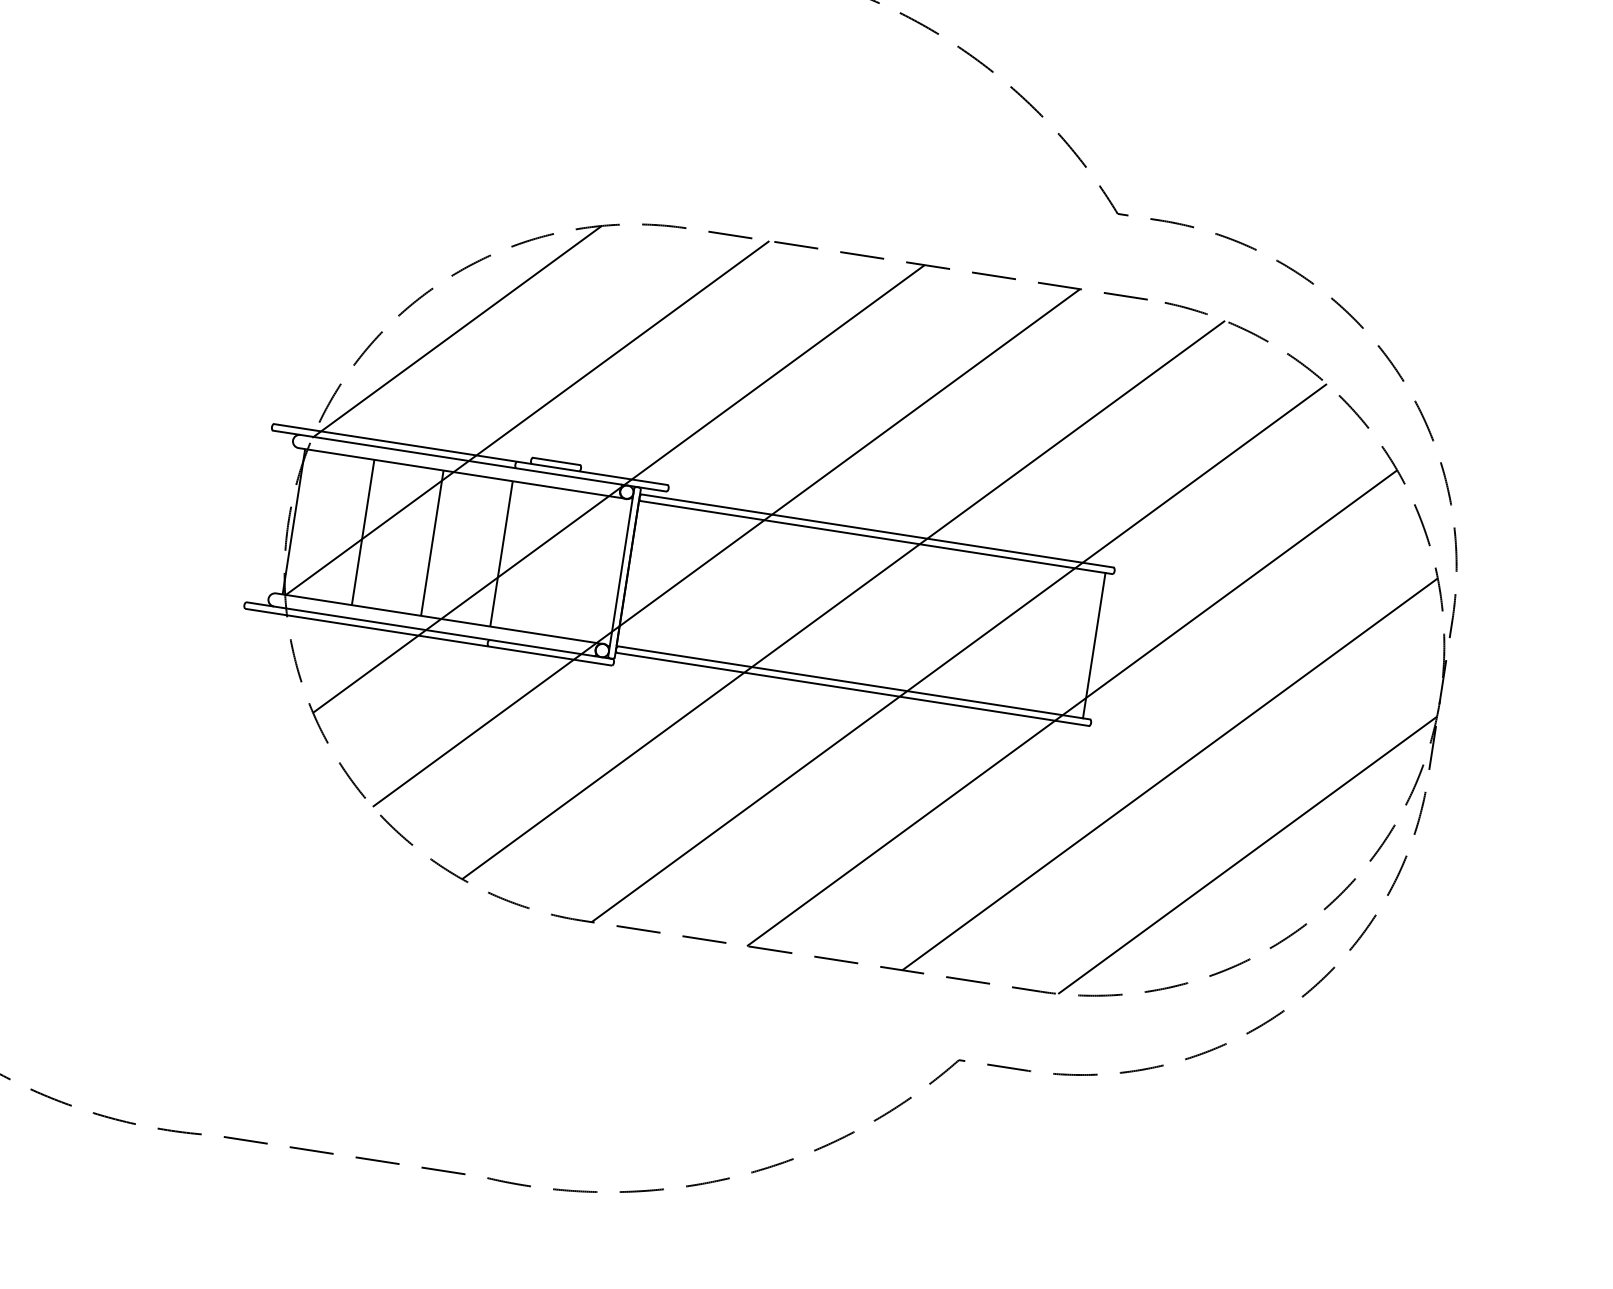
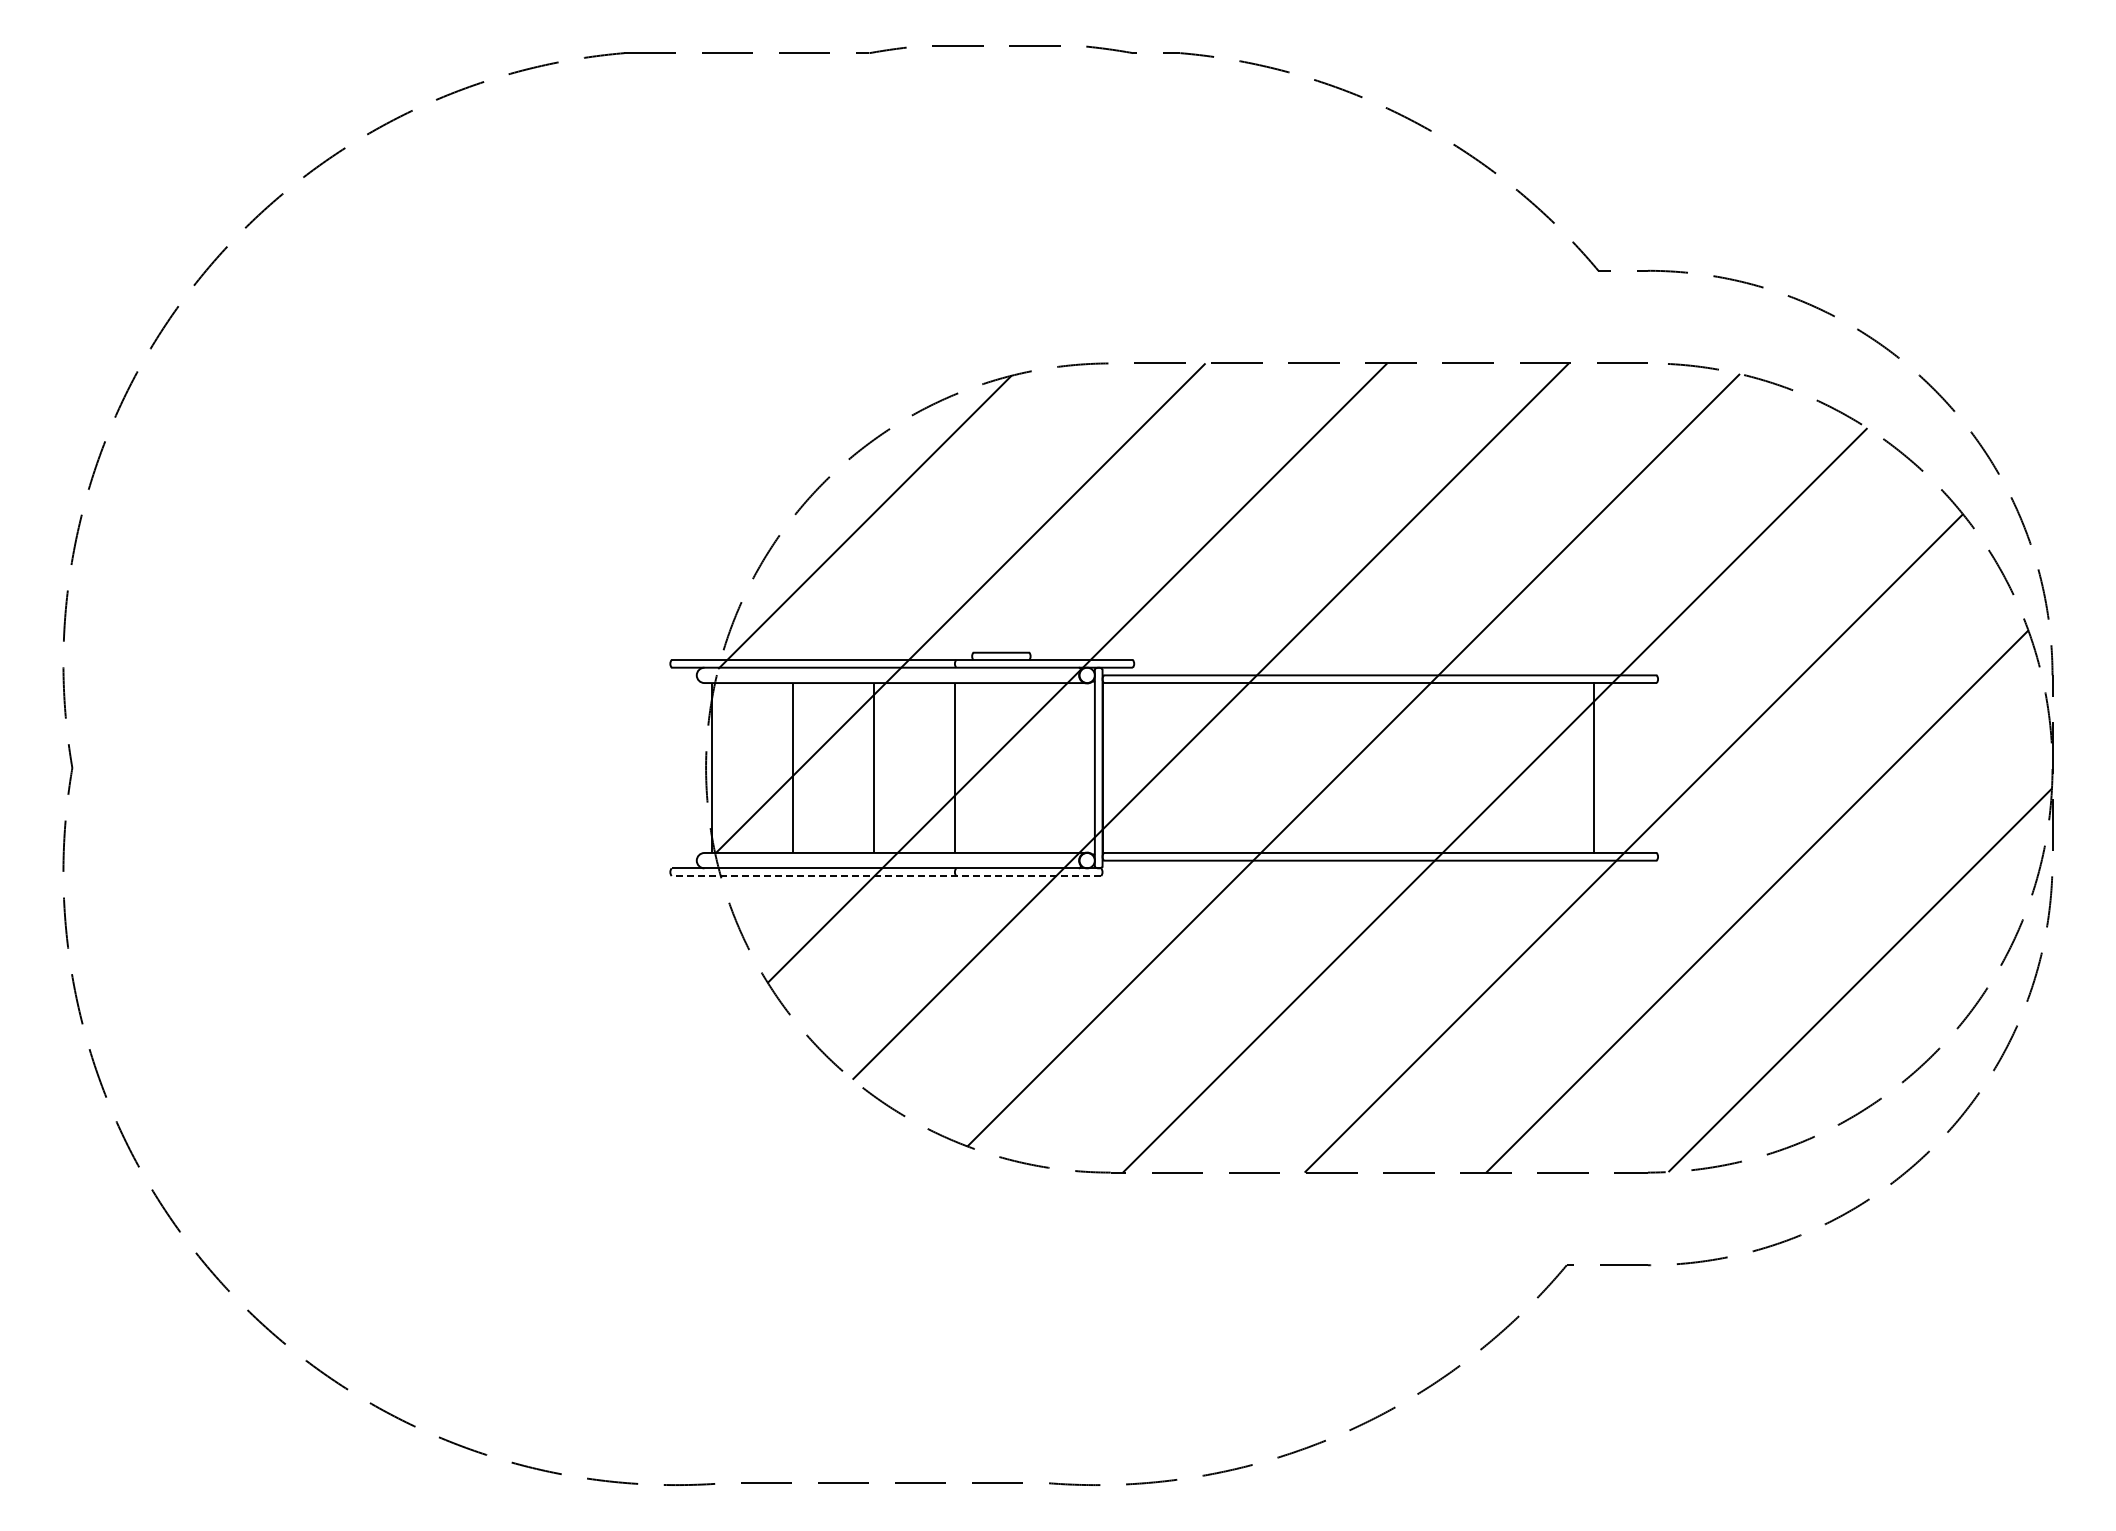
line: (428, 637) -> (886, 876), solid -> dashed
line: (1093, 645) -> (1593, 767), moved

